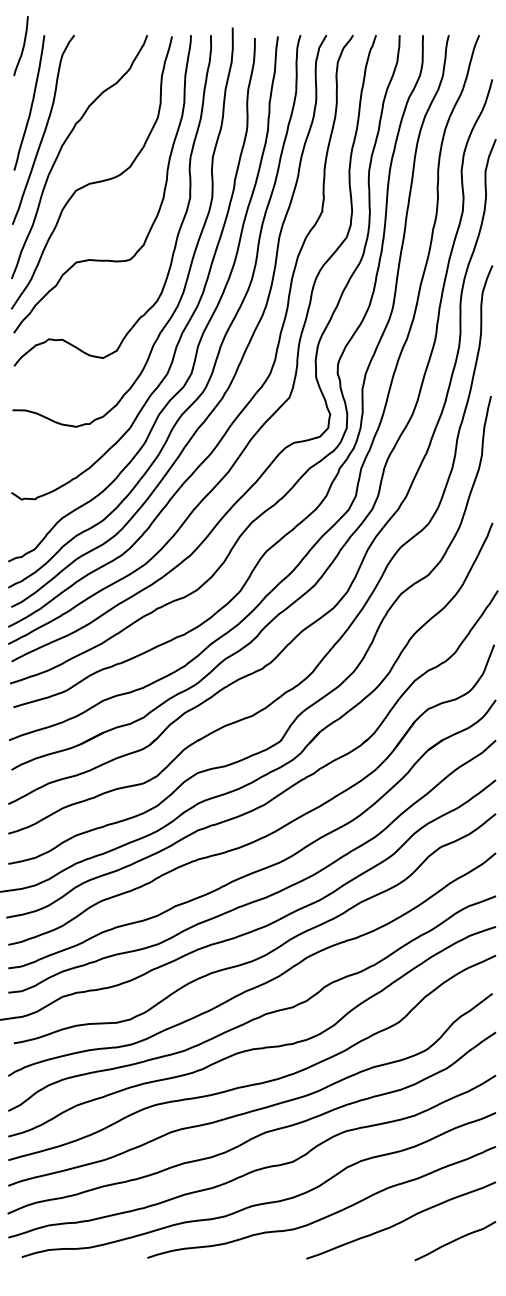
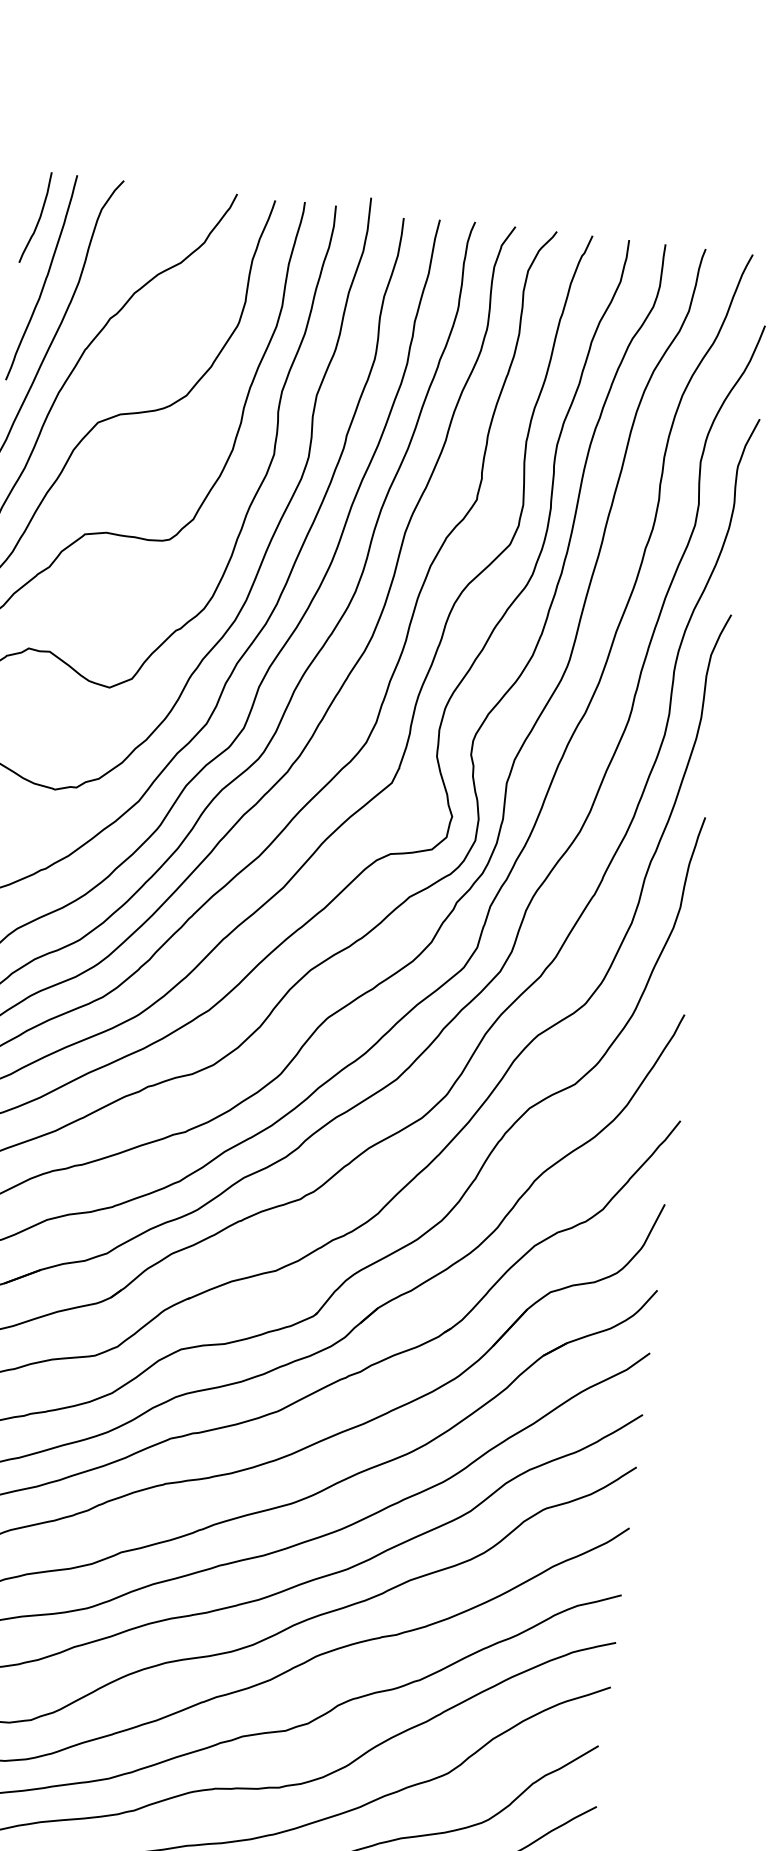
curve: (22, 46) -> (37, 218), moved

